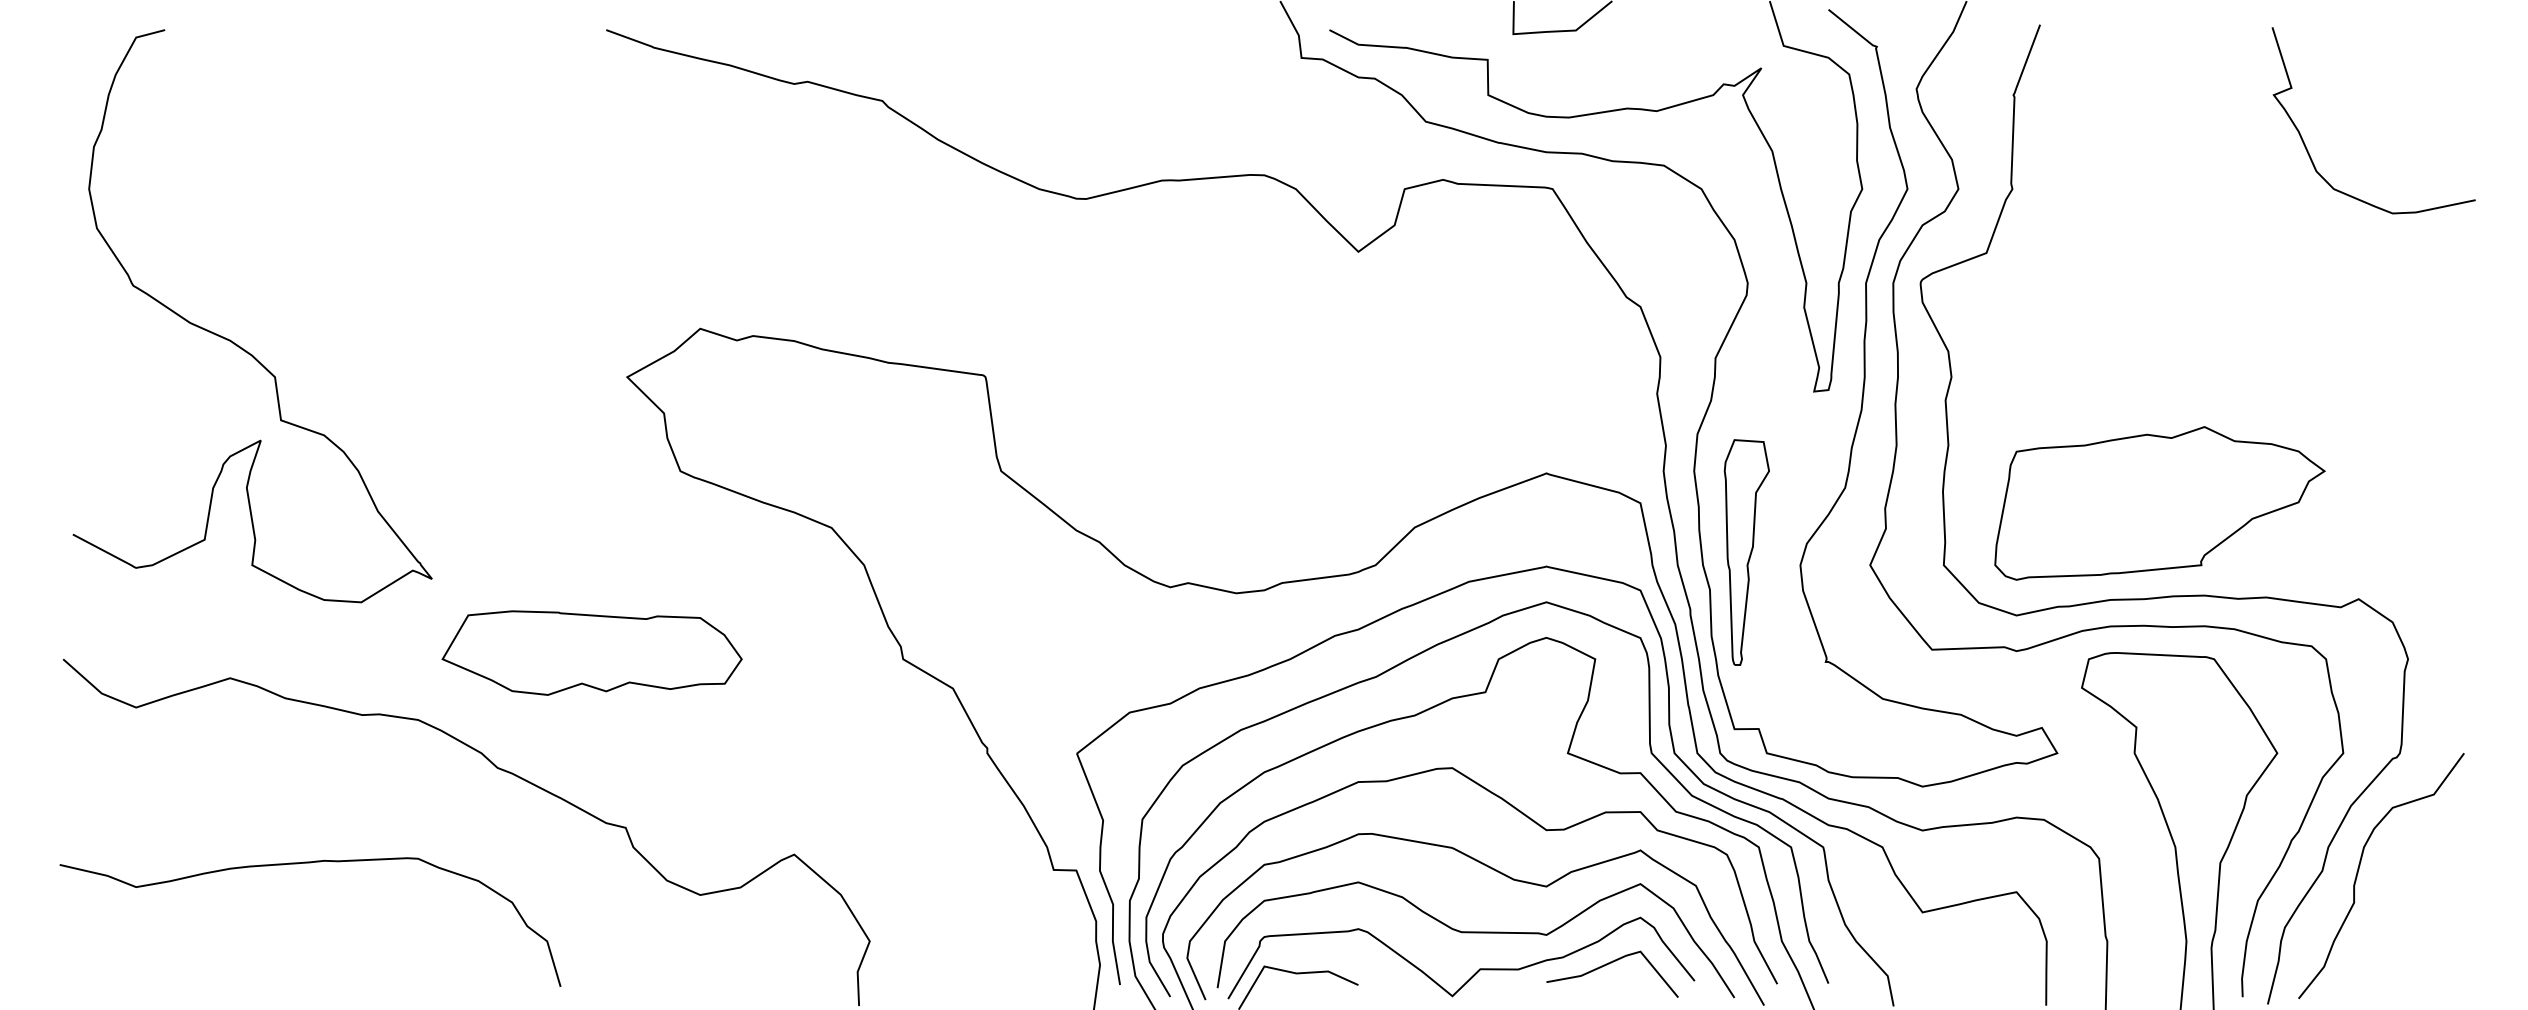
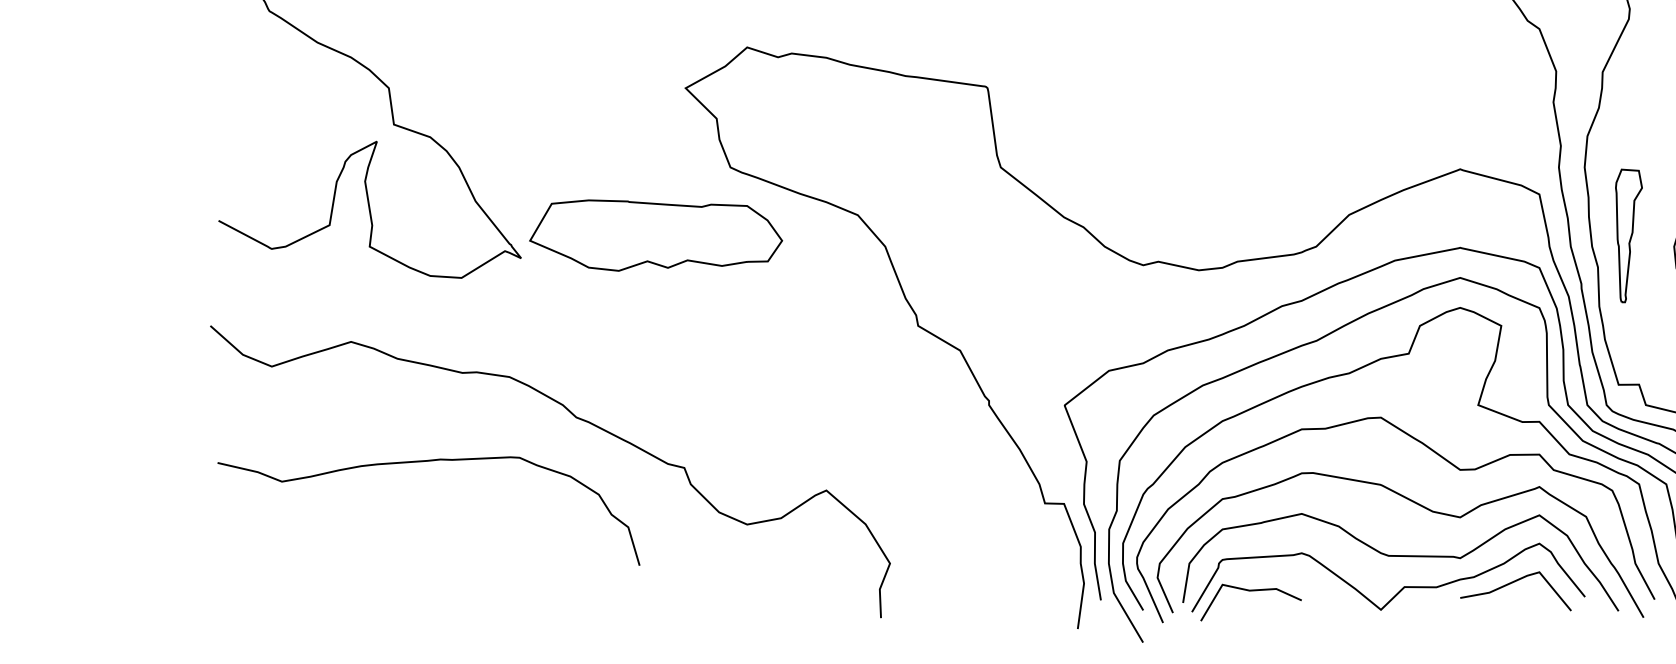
part: (1746, 552) -> (1628, 235), size x0.7
part: (591, 652) -> (655, 235), moved
curve: (310, 863) -> (428, 461), moved

